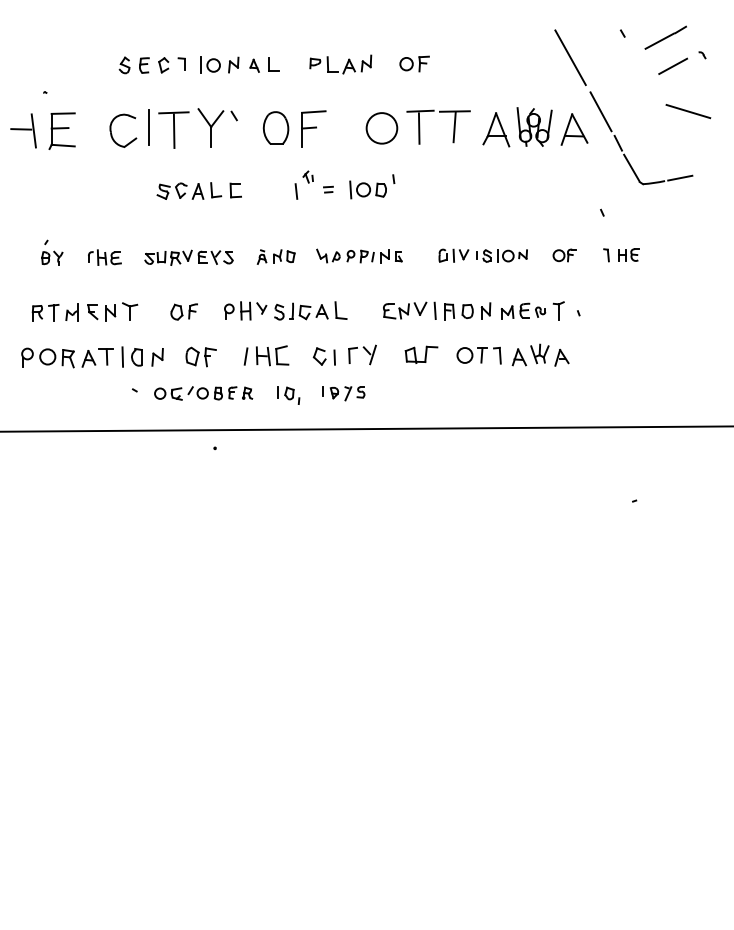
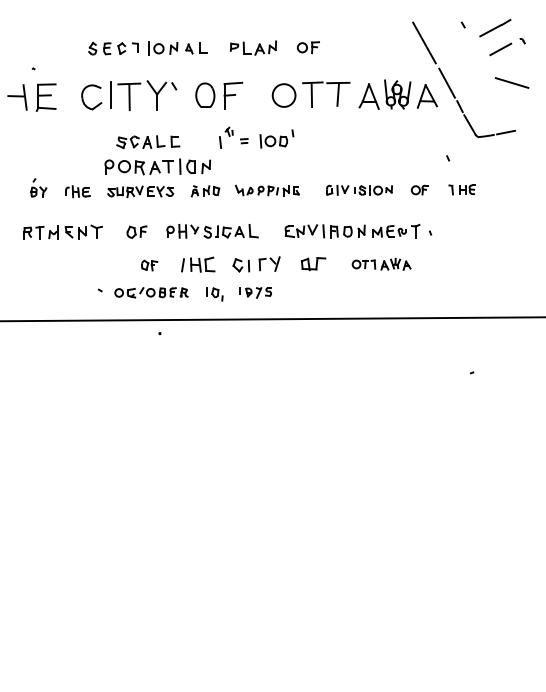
part: (512, 355) -> (381, 264), size x0.7
part: (92, 356) -> (157, 166), moved
part: (201, 356) -> (149, 265), size x0.7

